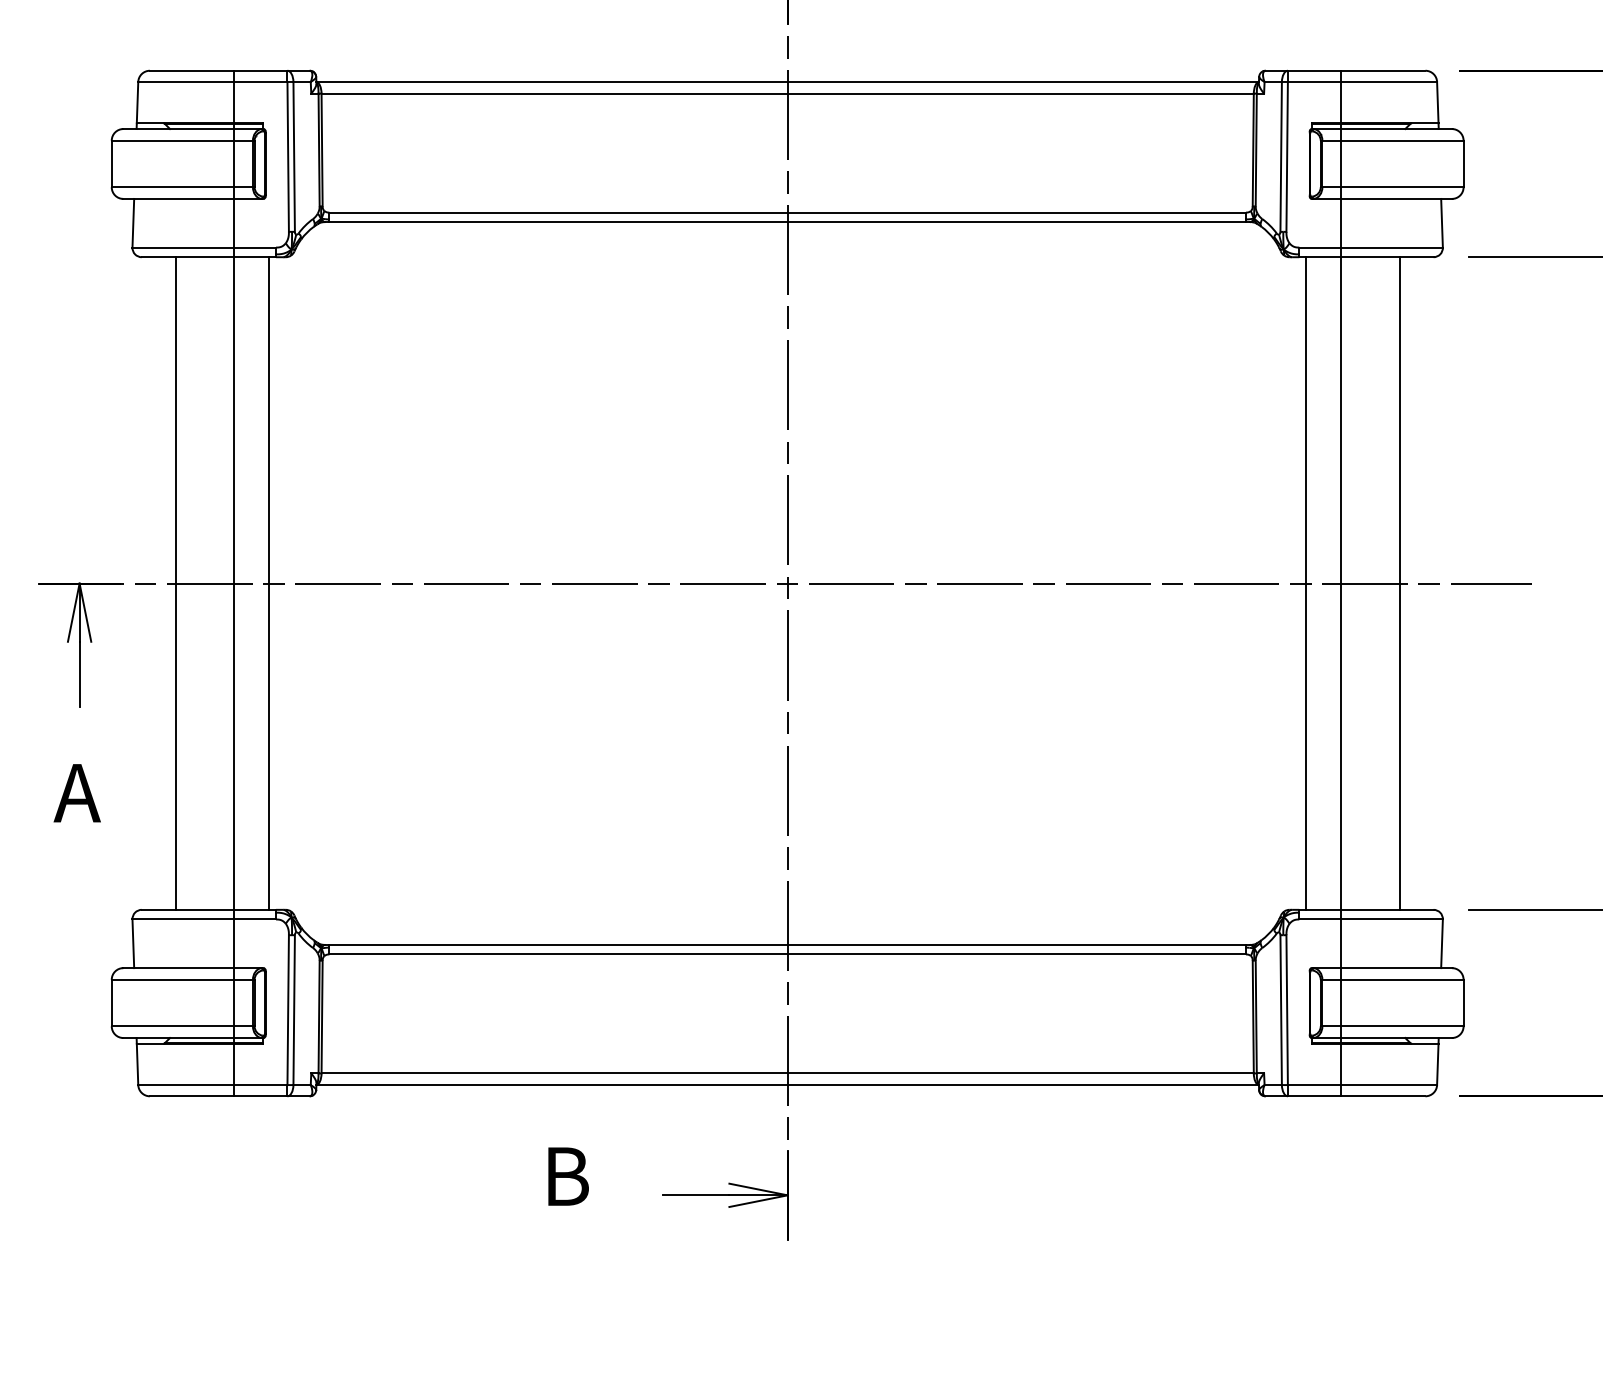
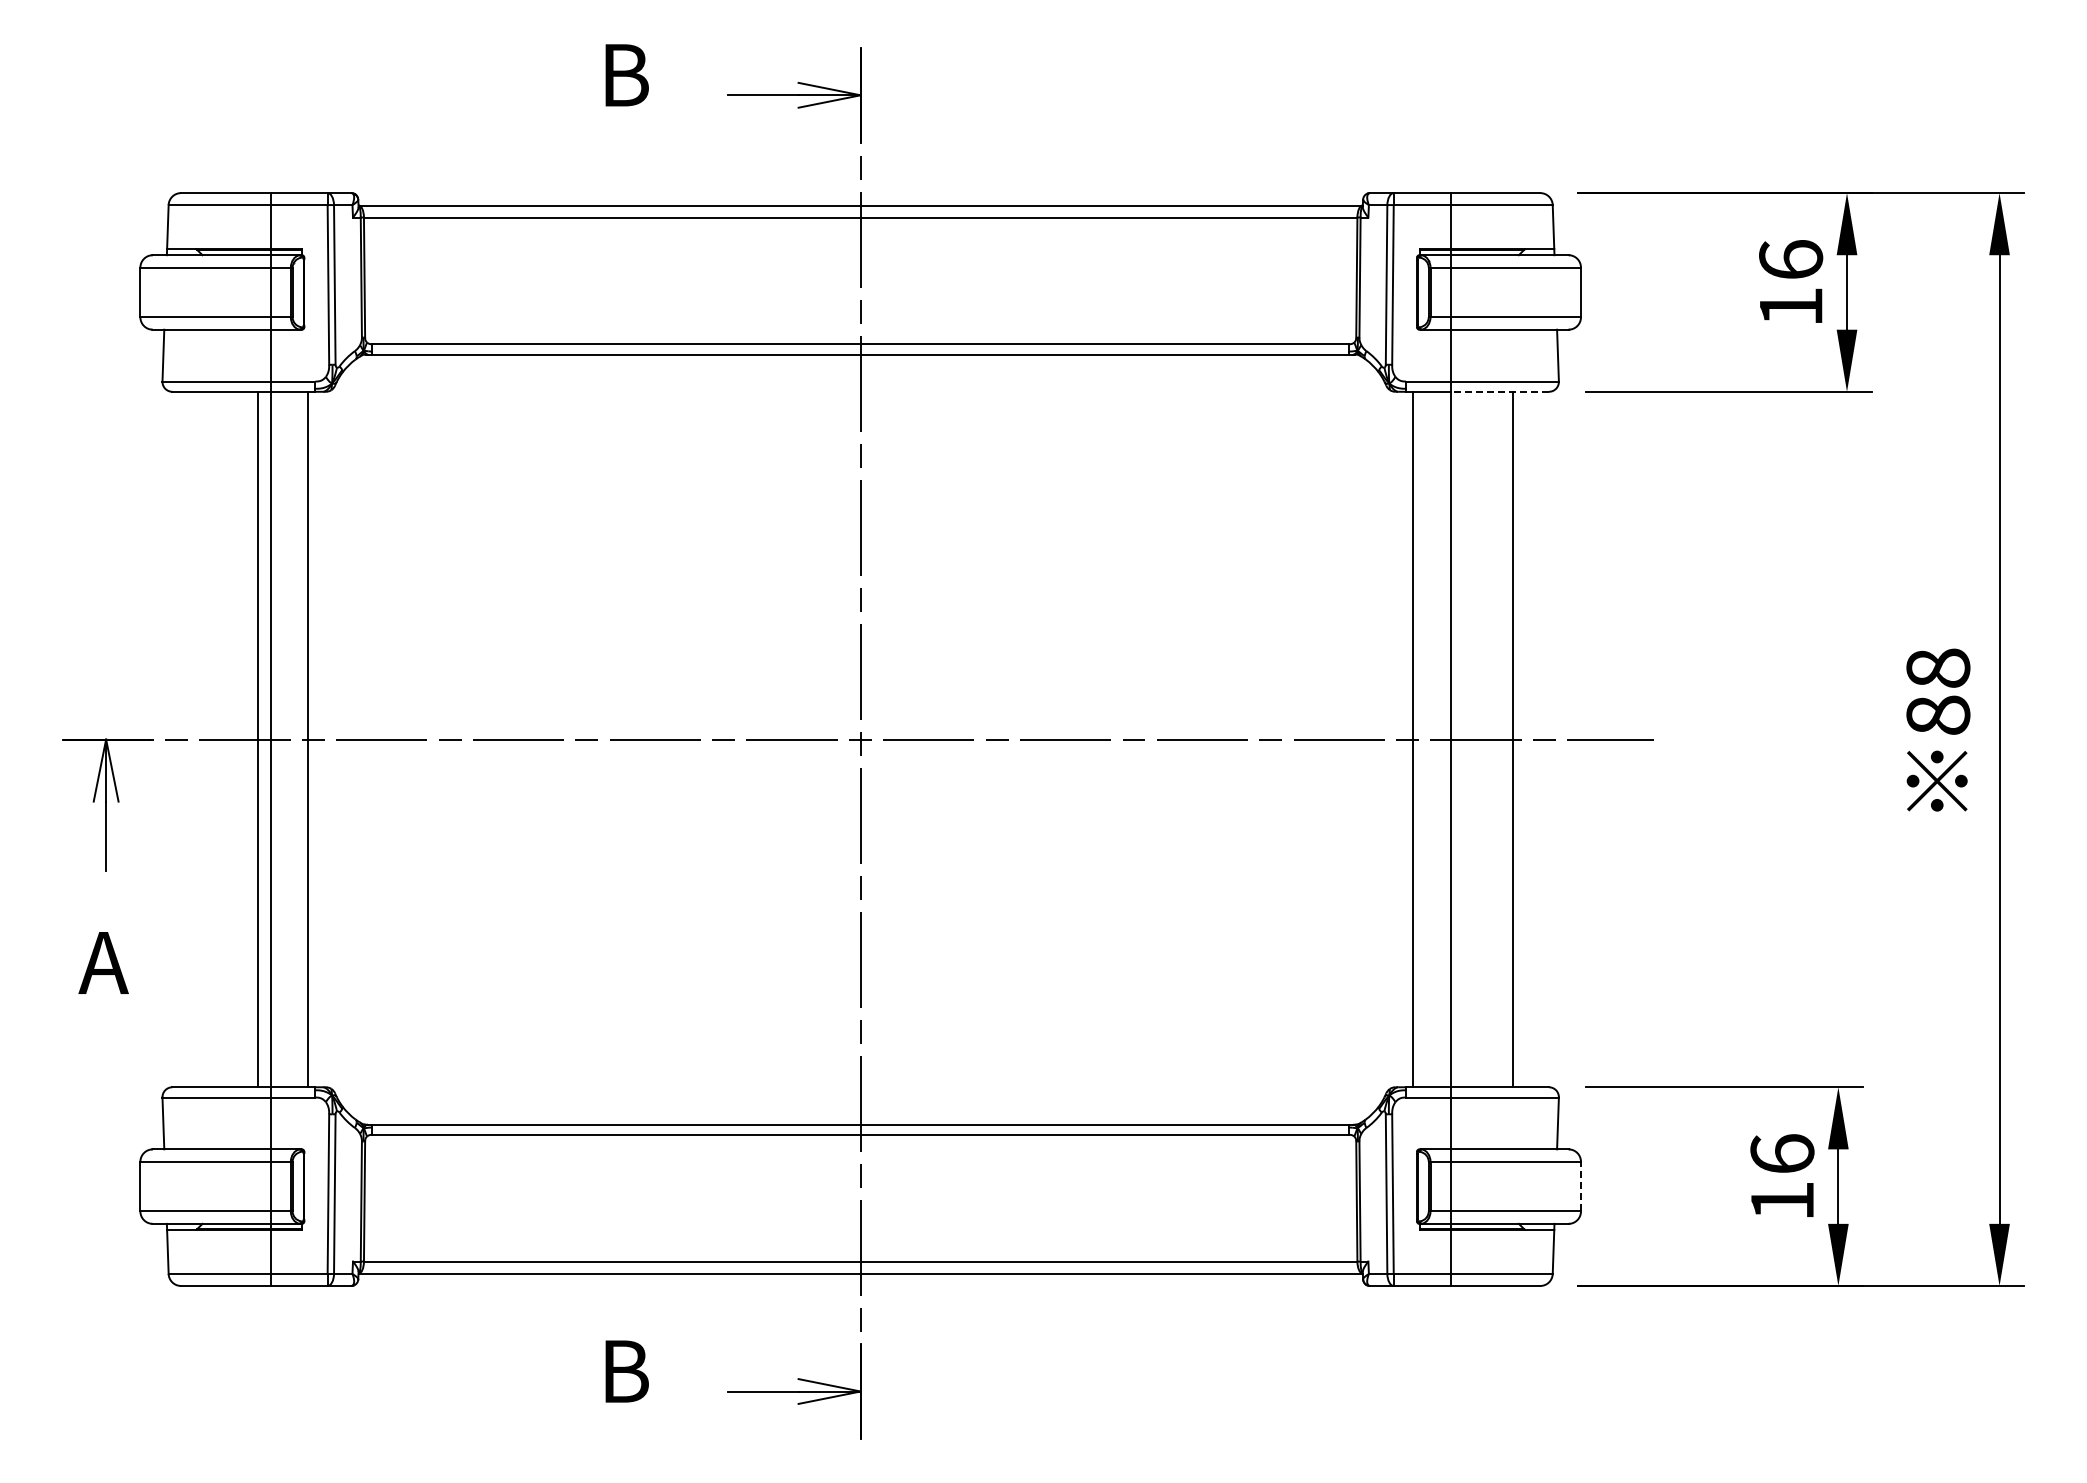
line: (1387, 256) -> (1499, 391), solid -> dashed
line: (175, 583) -> (257, 739), moved
line: (1463, 1002) -> (1580, 1186), solid -> dashed

